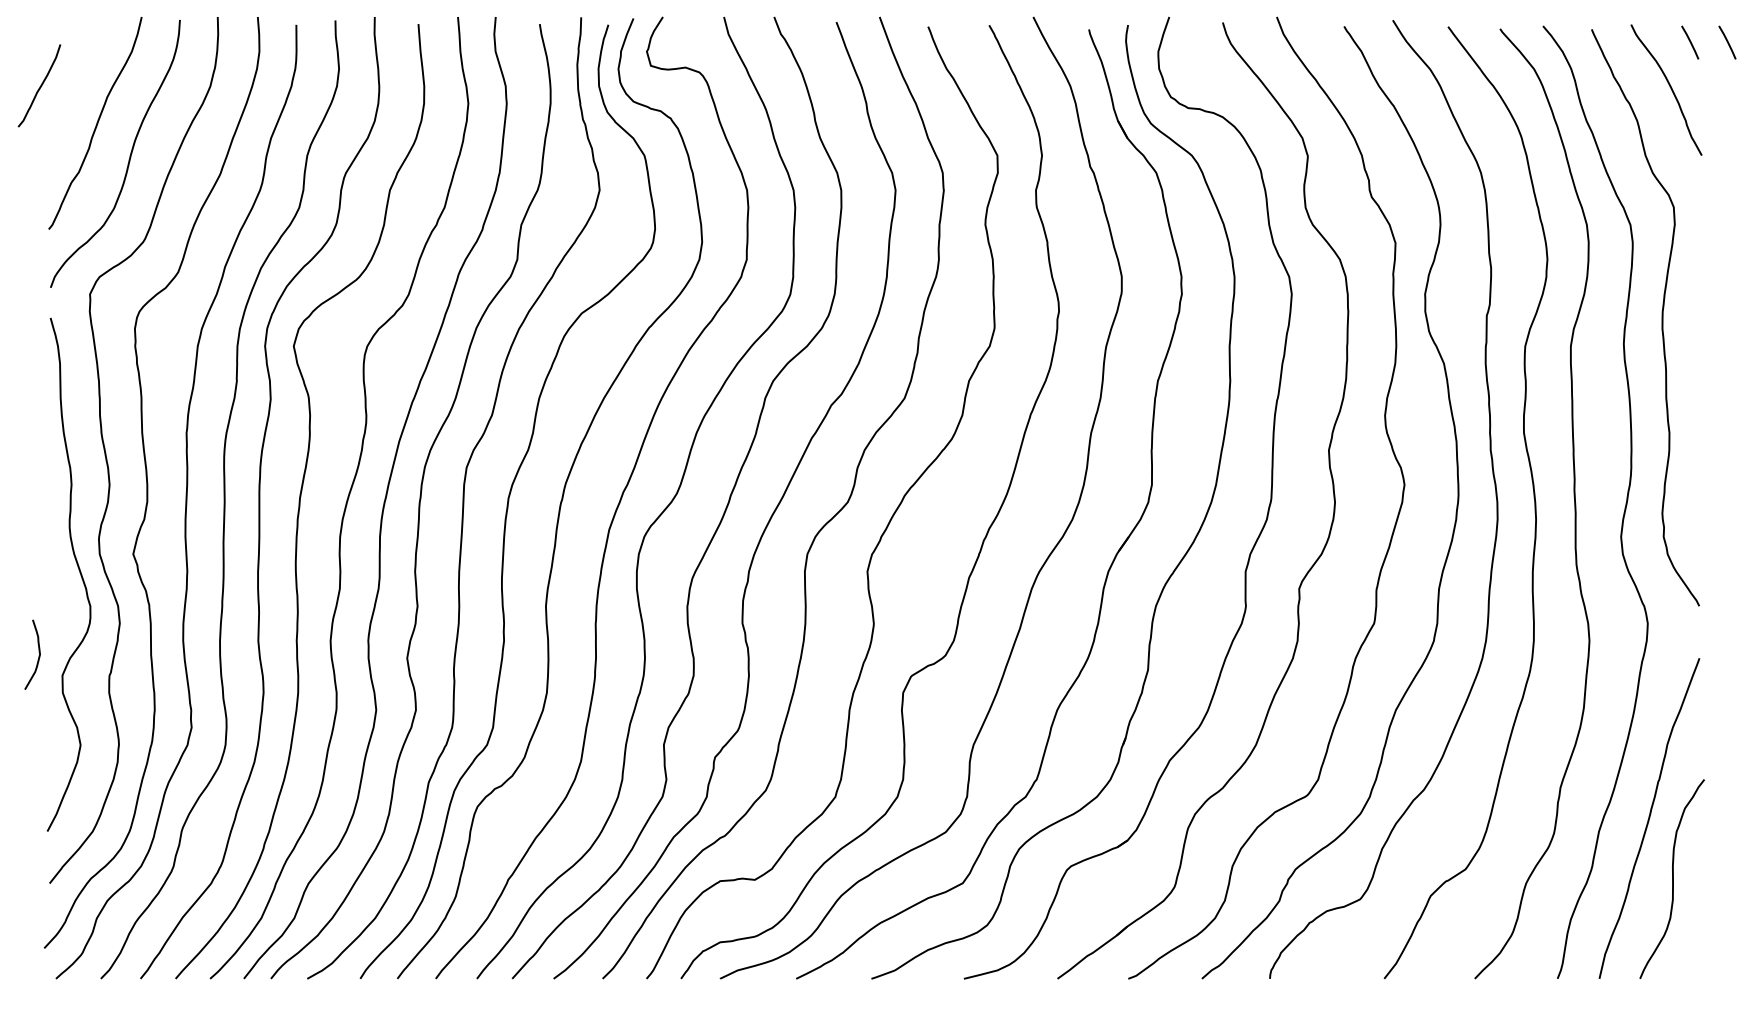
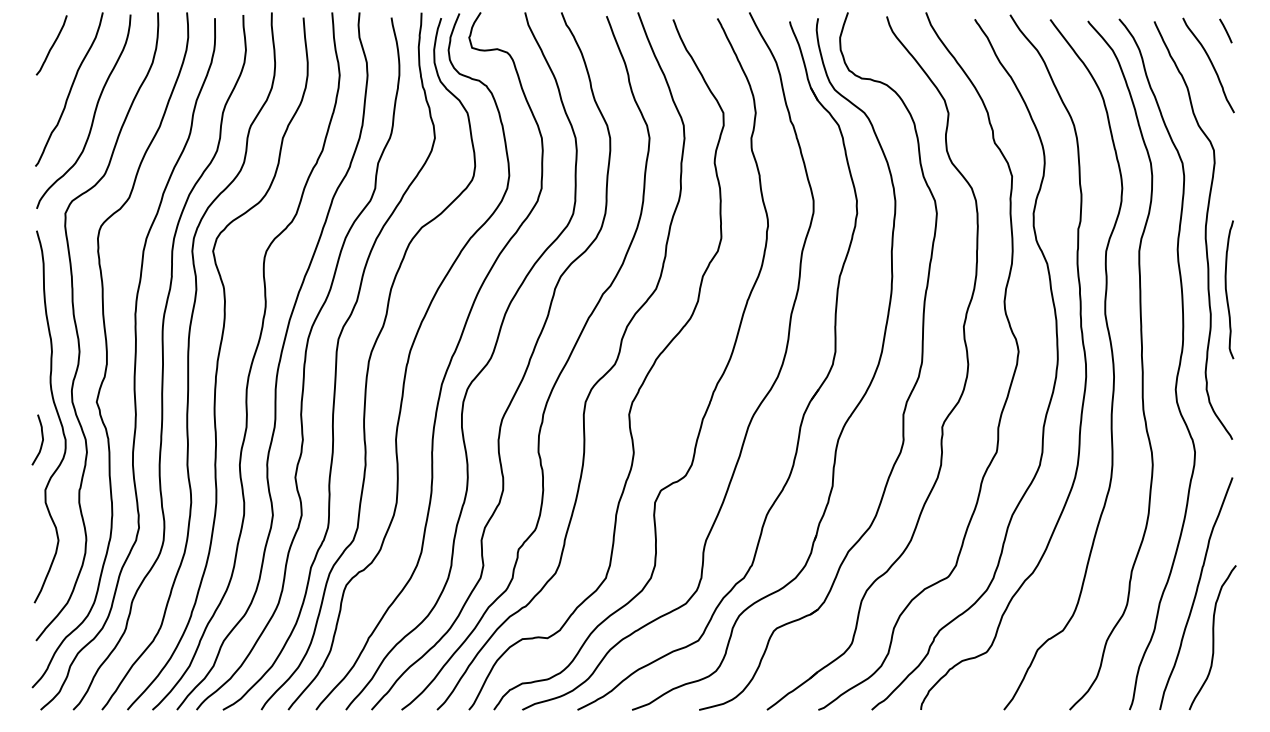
line: (1726, 41) -> (1252, 30), removed
curve: (39, 86) -> (51, 45), moved
curve: (1692, 401) -> (1227, 291), added
curve: (37, 656) -> (41, 441), moved

